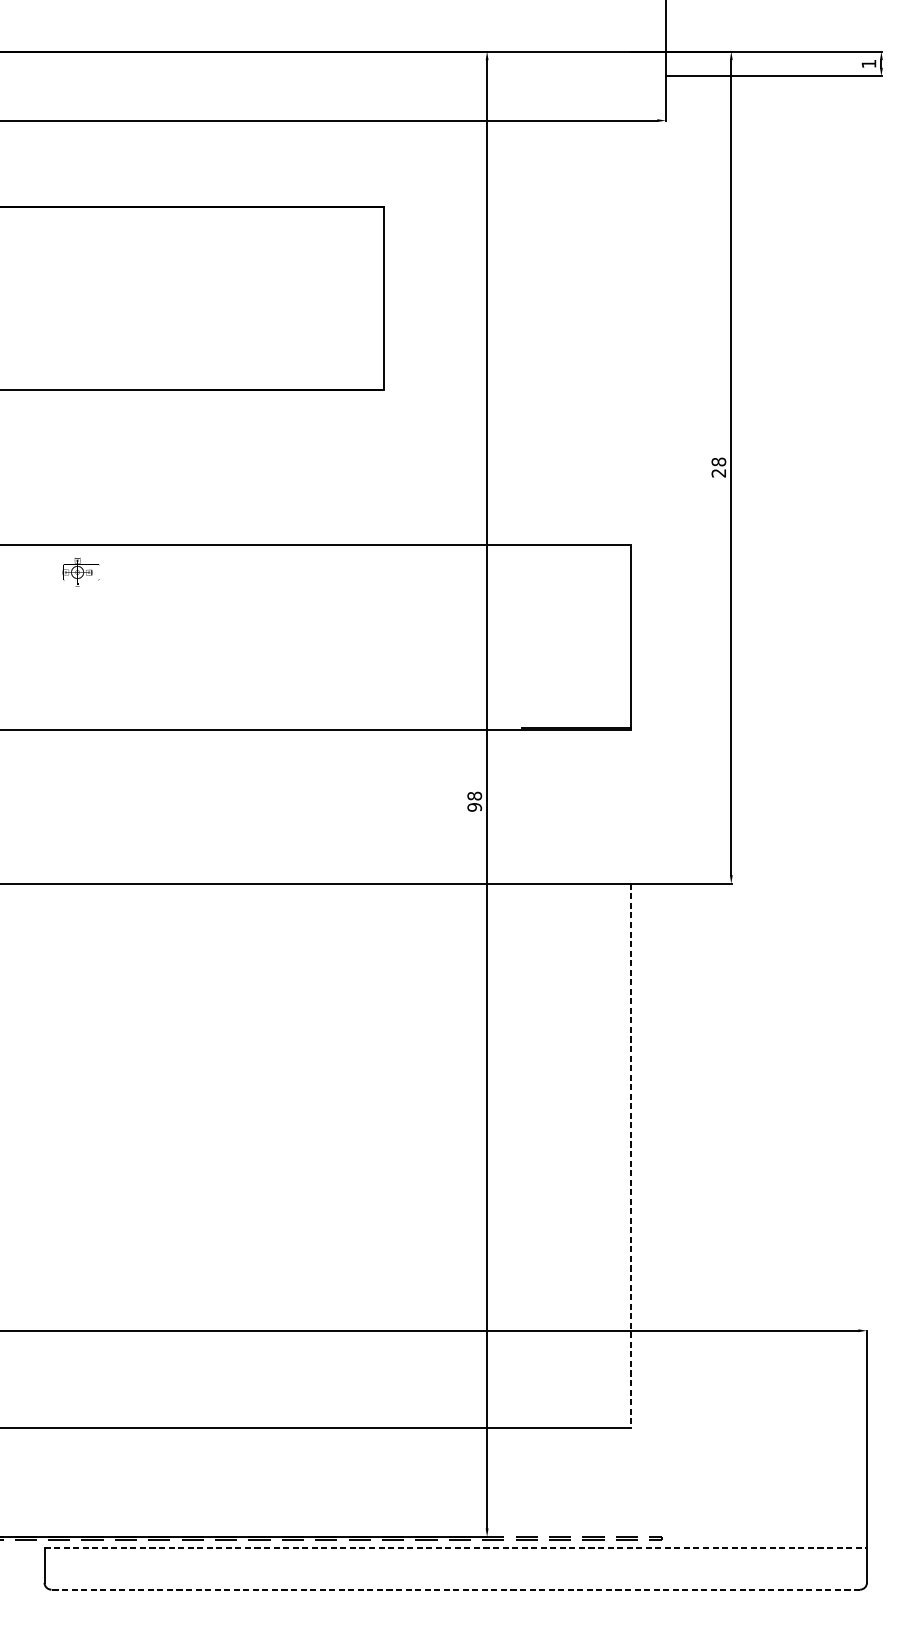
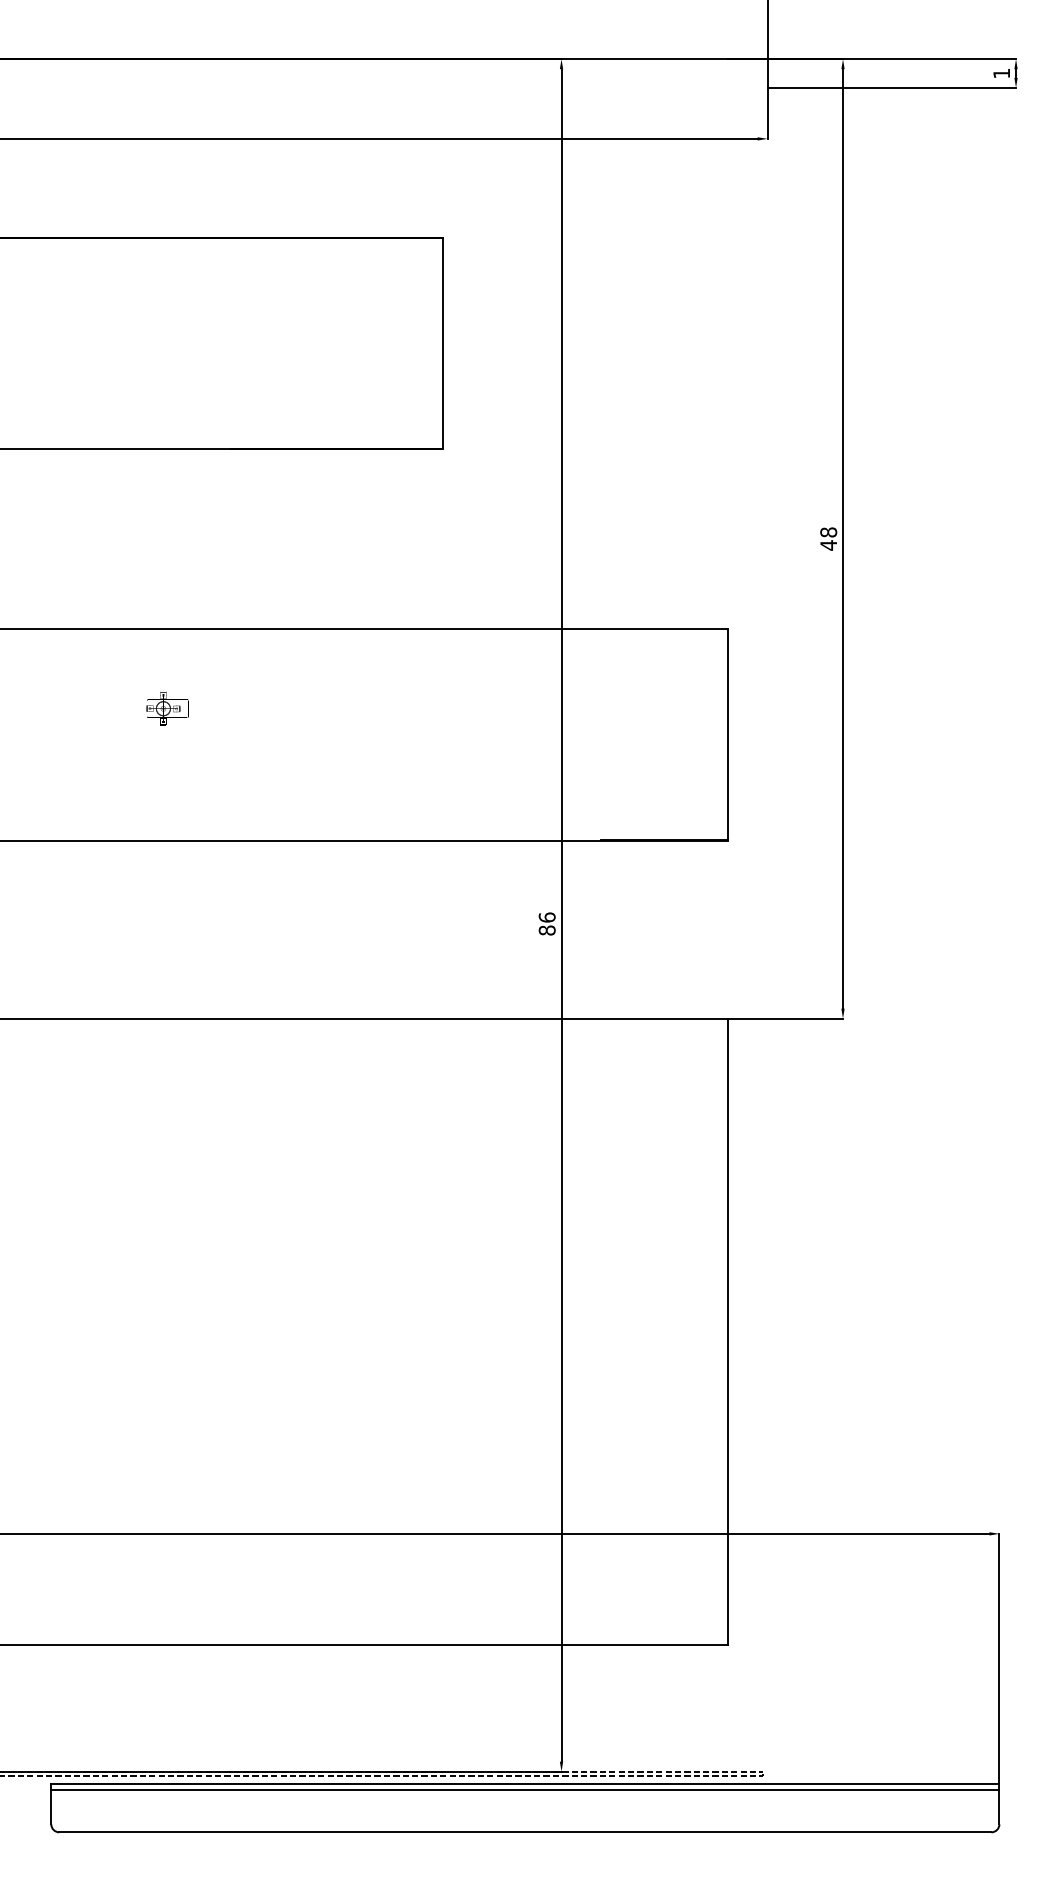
text: (718, 473) -> (828, 545), 28 -> 48
part: (81, 572) -> (167, 708), moved
text: (474, 801) -> (546, 923), 98 -> 86
line: (631, 1156) -> (727, 1332), dashed -> solid
line: (455, 1548) -> (525, 1784), dashed -> solid
line: (455, 1553) -> (525, 1790), added
line: (455, 1589) -> (524, 1832), dashed -> solid

